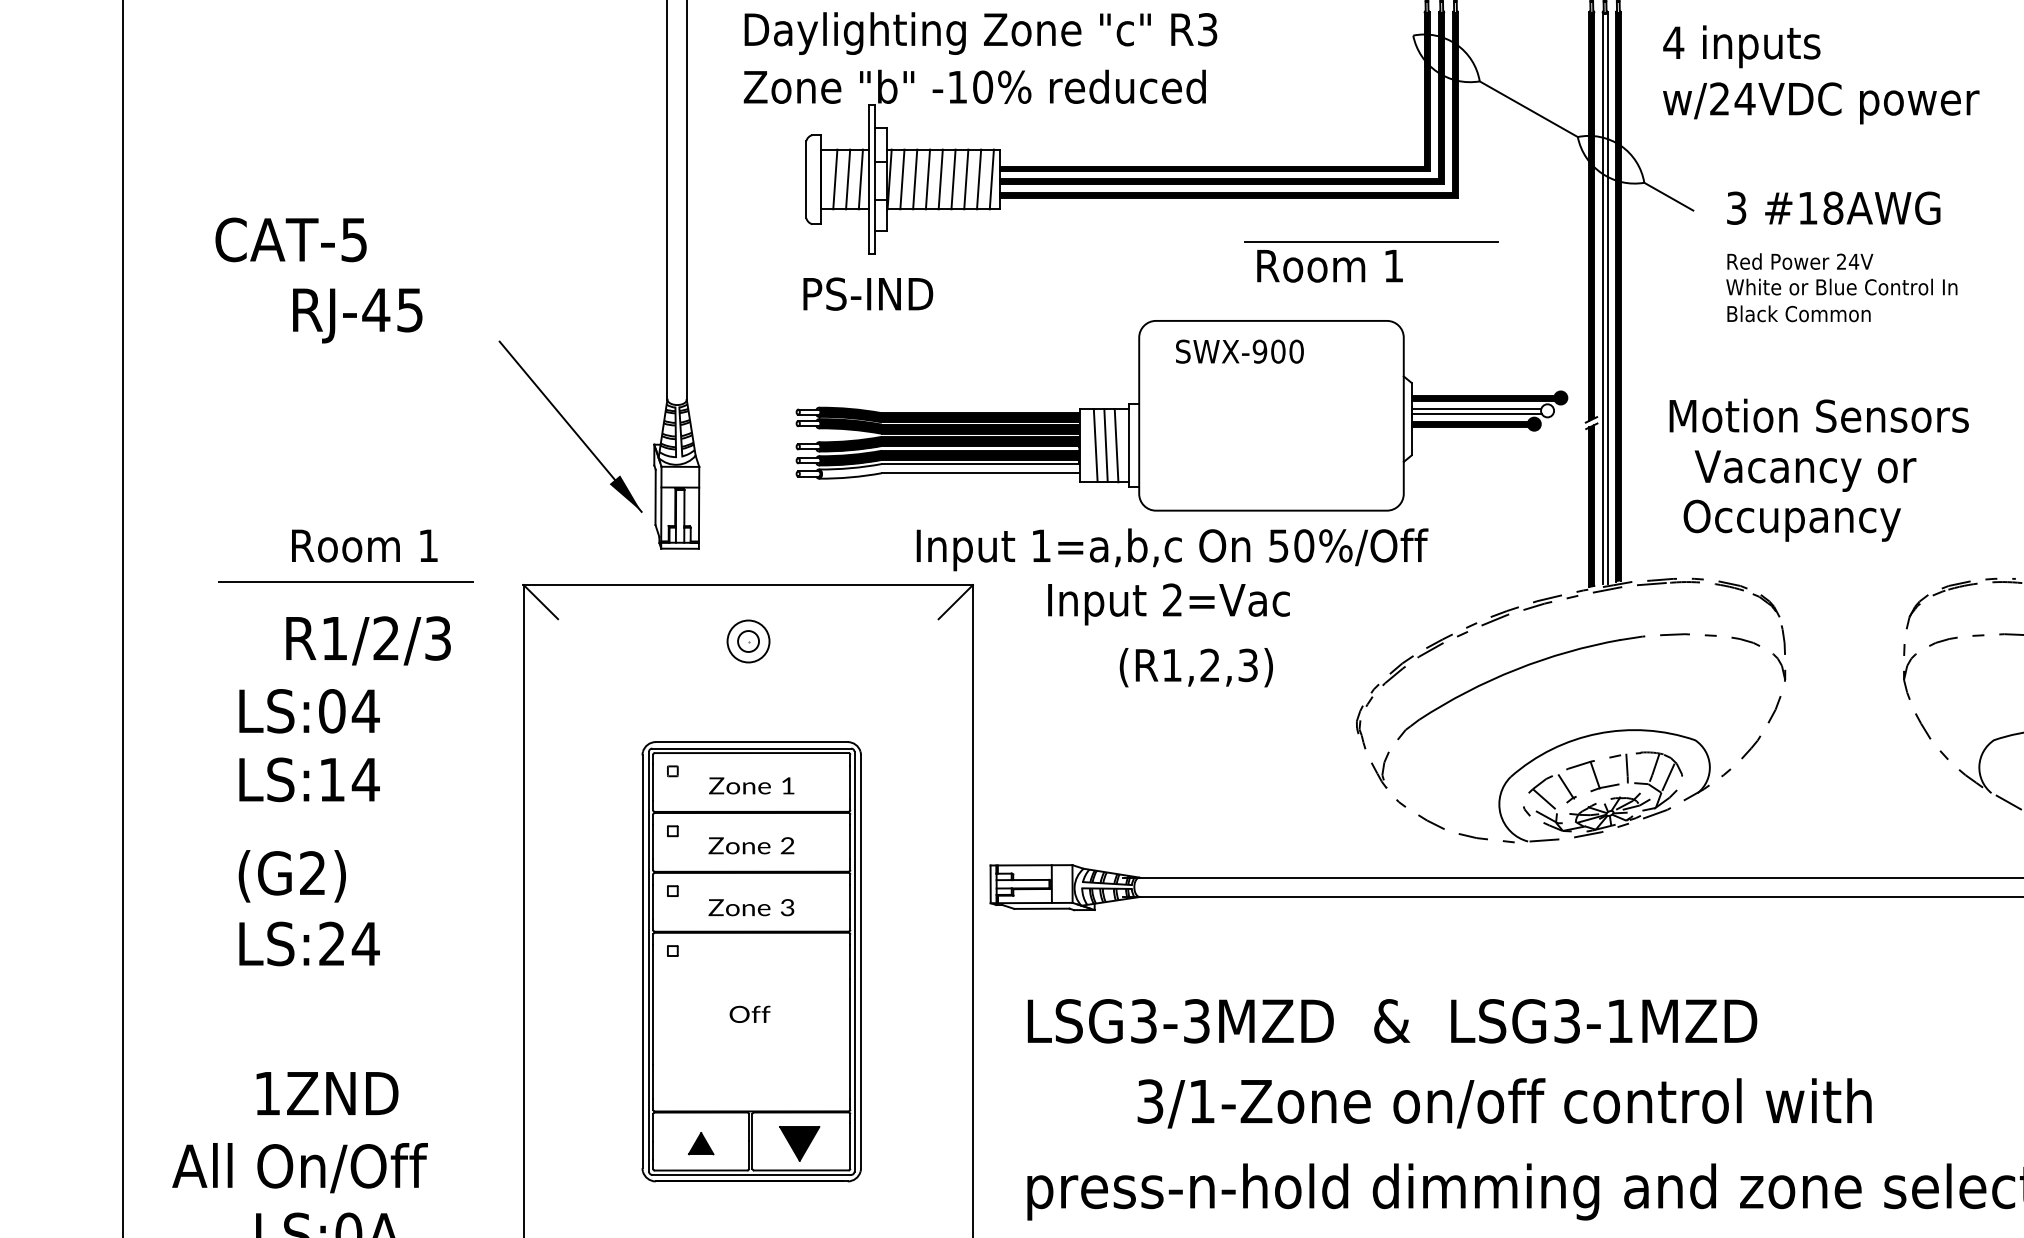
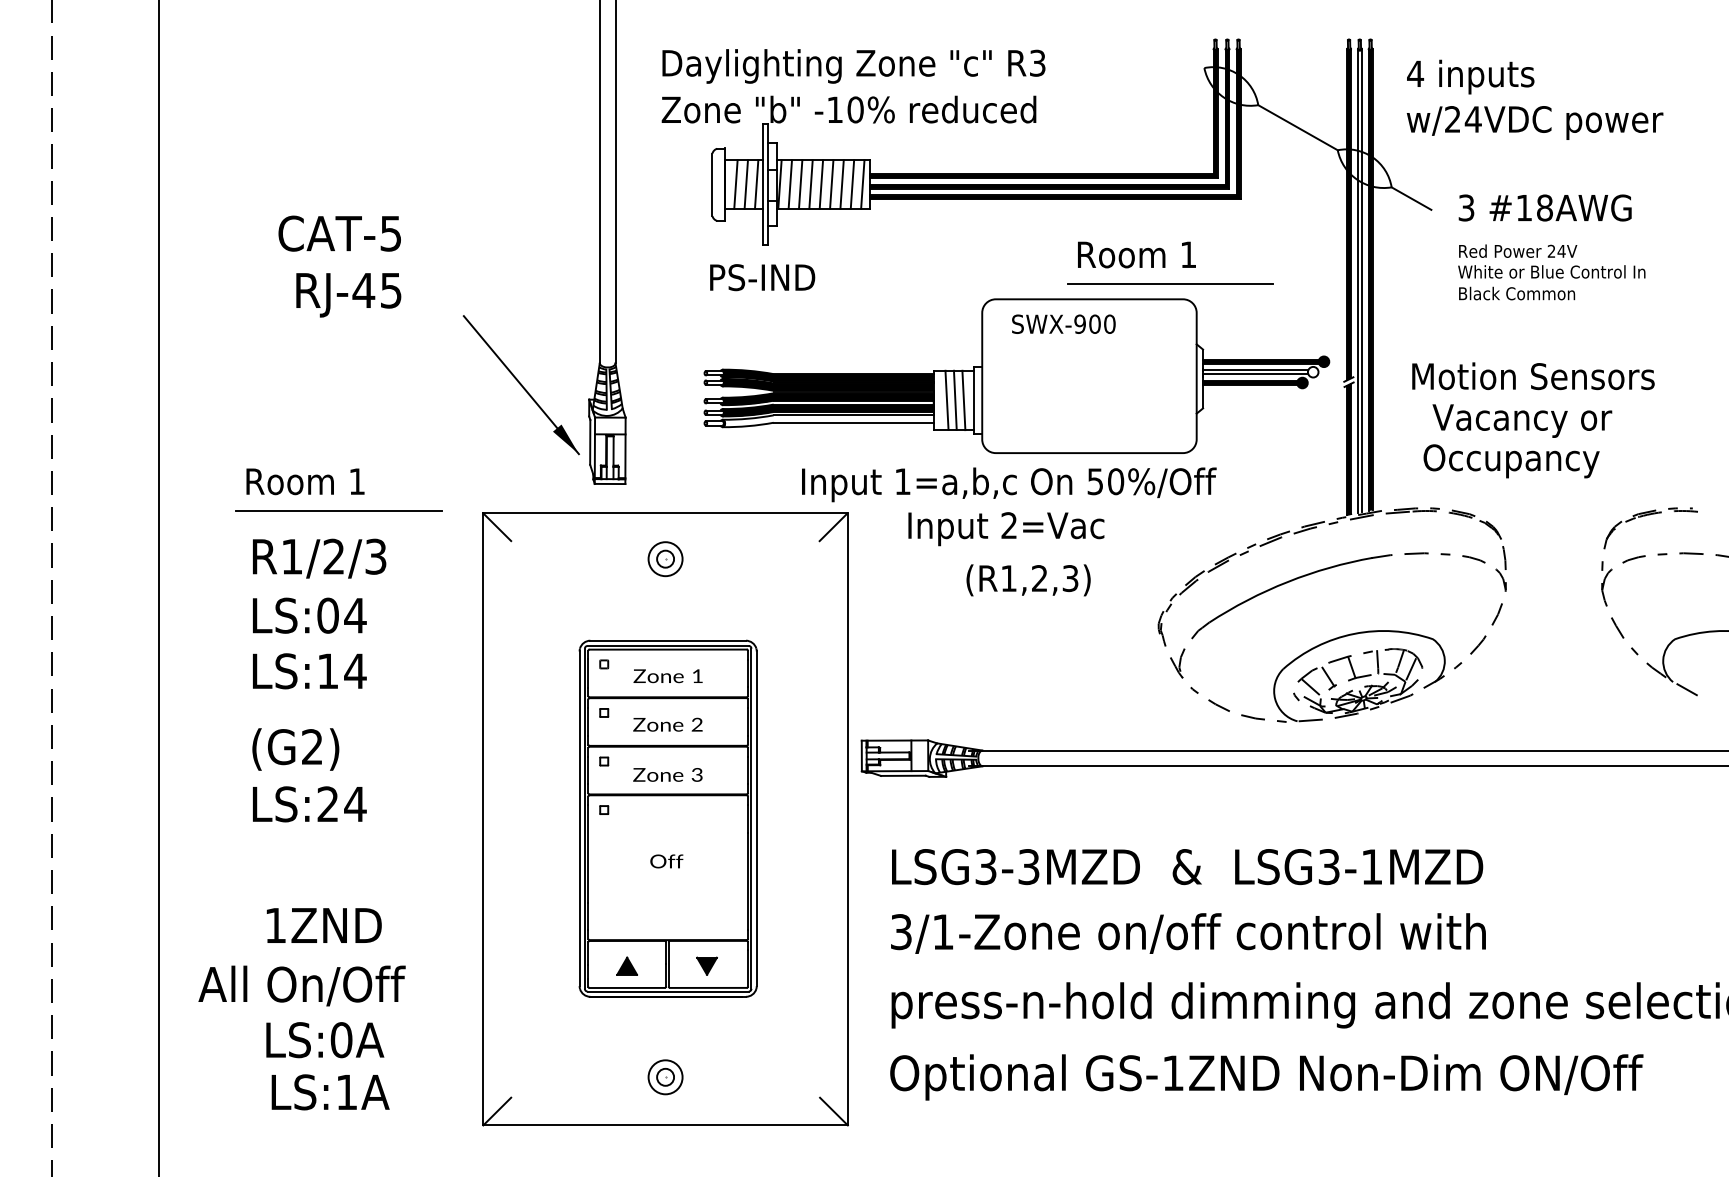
text: (290, 239) -> (339, 233), moved
line: (1371, 240) -> (1170, 283), moved
text: (364, 545) -> (305, 481), moved
text: (368, 640) -> (319, 558), moved
text: (1504, 1103) -> (1188, 933), moved
part: (799, 1142) -> (706, 965), size x0.62

